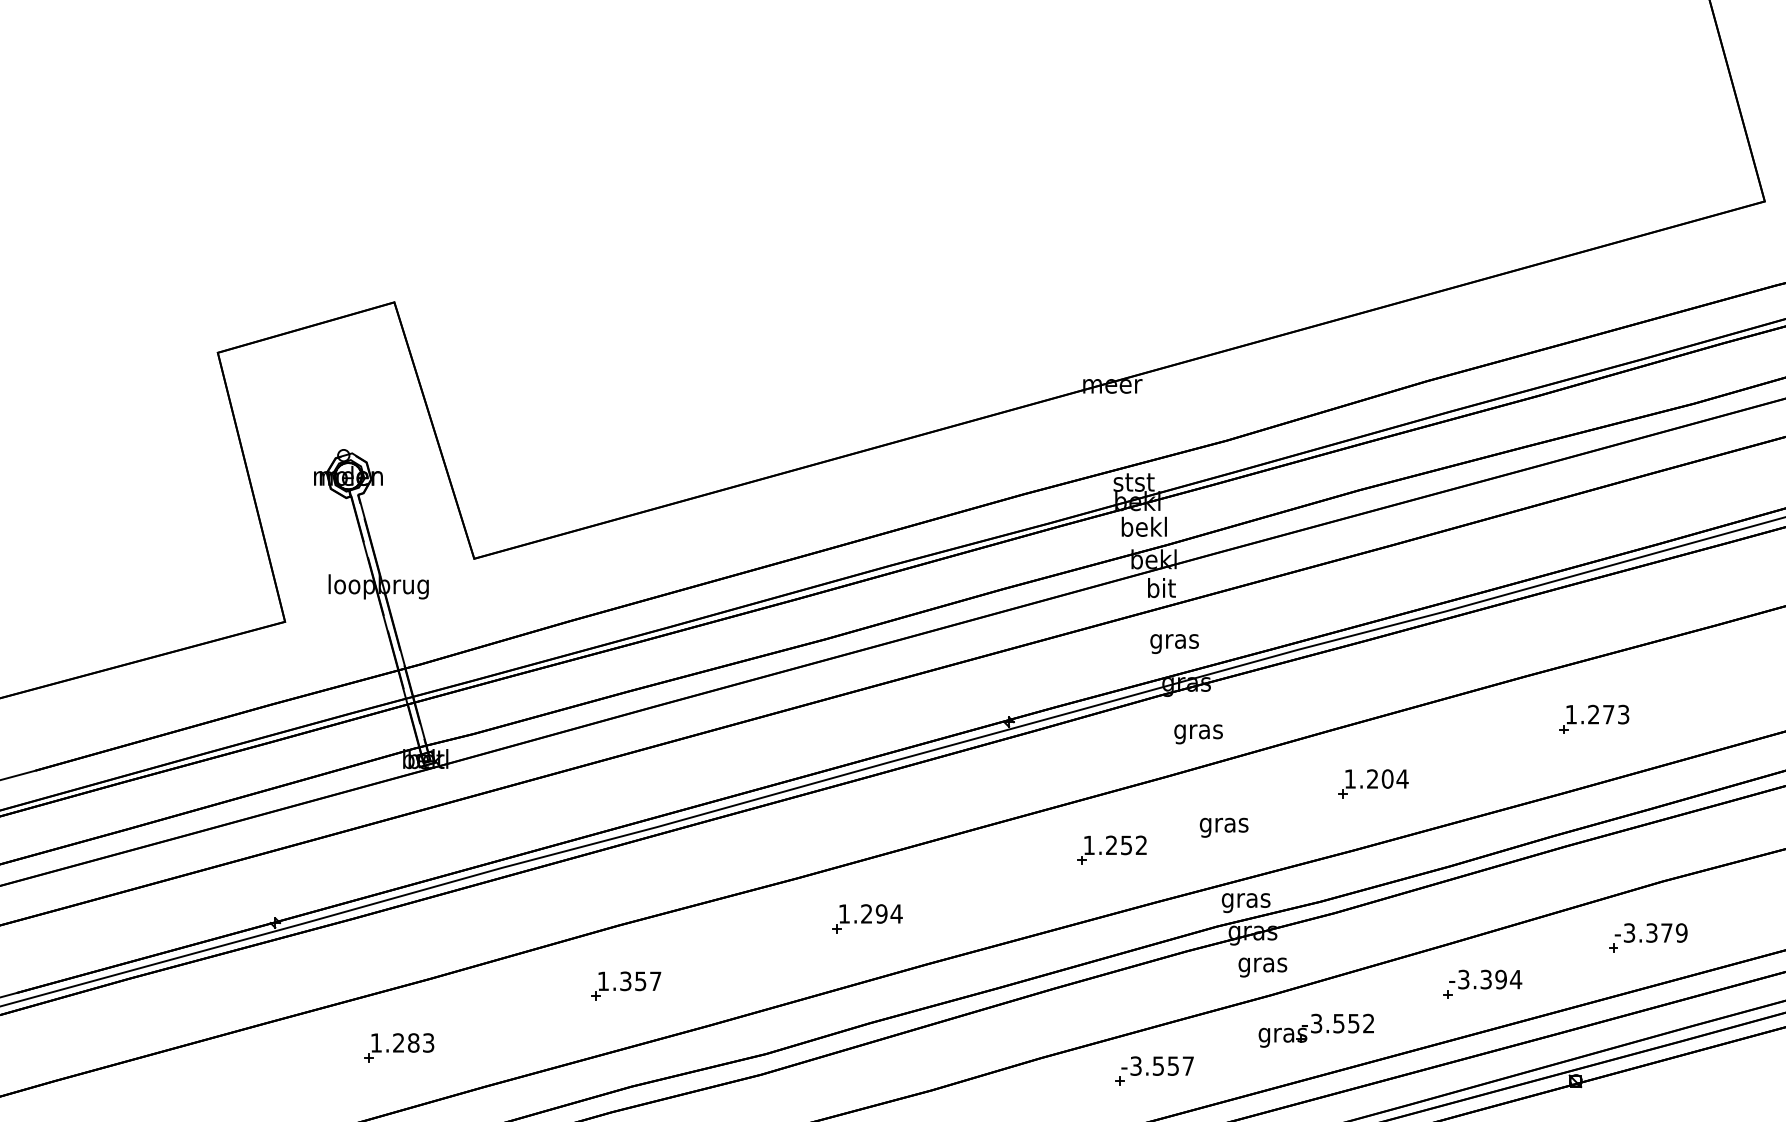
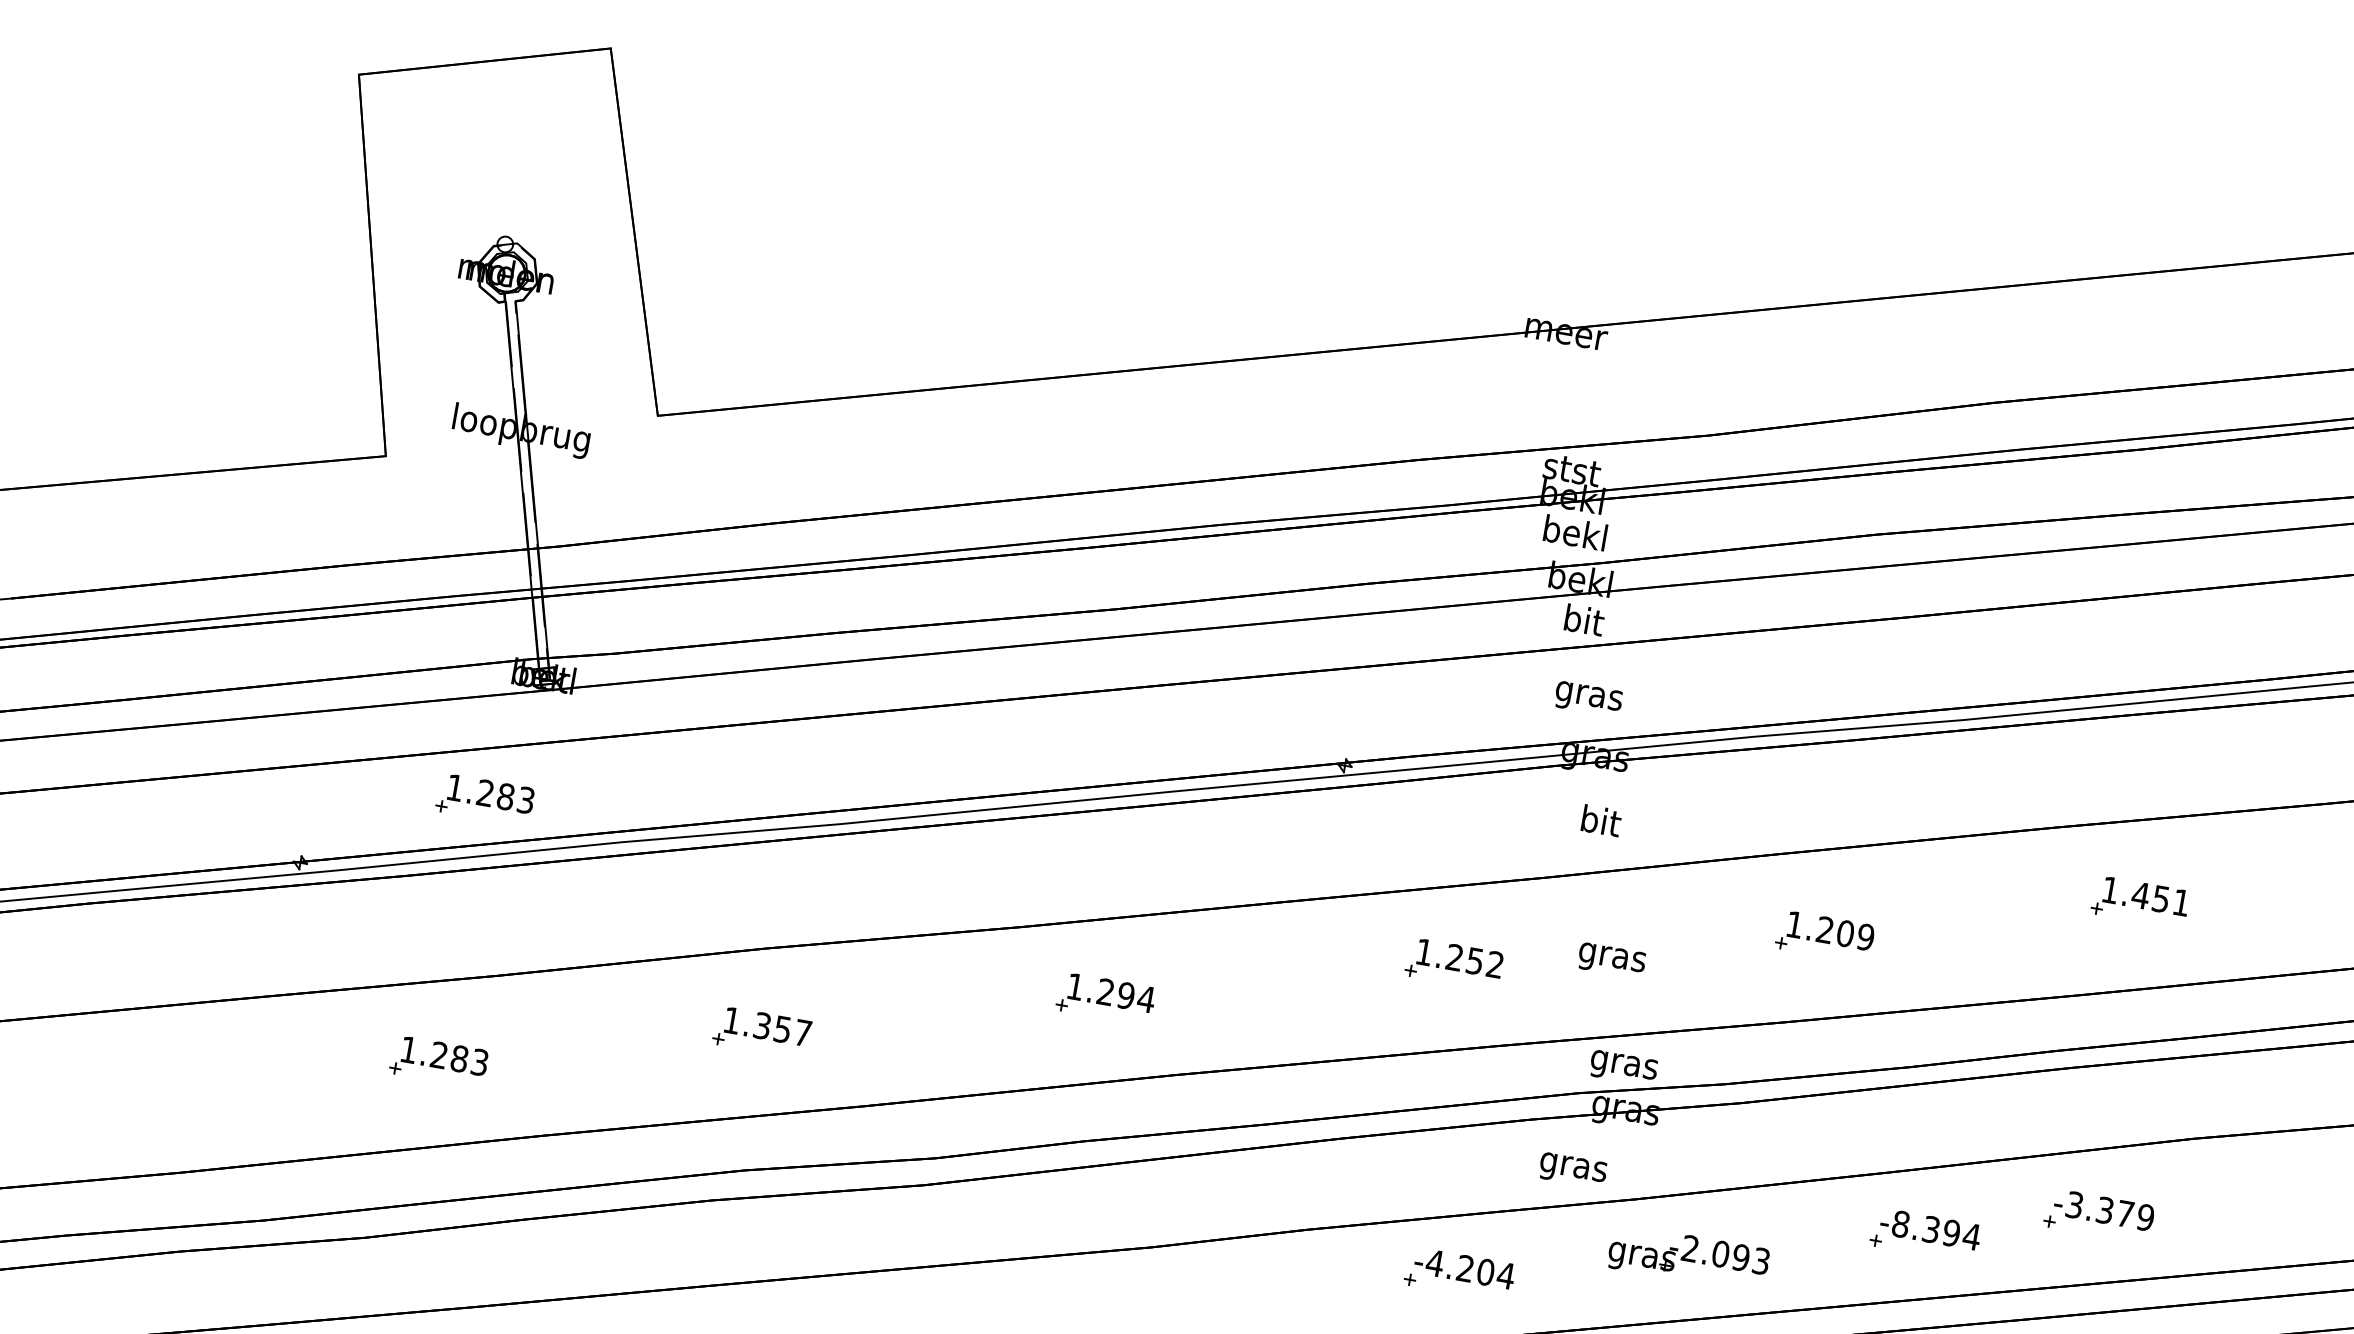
text: (1608, 714) -> (2160, 898), 1.273 -> 1.451
text: (1198, 731) -> (1600, 823), gras -> bit
text: (1402, 778) -> (1865, 936), 1.204 -> 1.209
part: (399, 854) -> (485, 799), added
part: (1648, 937) -> (2099, 1215), moved
text: (1262, 967) -> (1572, 1170), moved
text: (1463, 979) -> (1900, 1224), -3.394 -> -8.394
text: (1342, 1023) -> (1725, 1254), -3.552 -> -2.093
text: (1161, 1065) -> (1469, 1268), -3.557 -> -4.204

